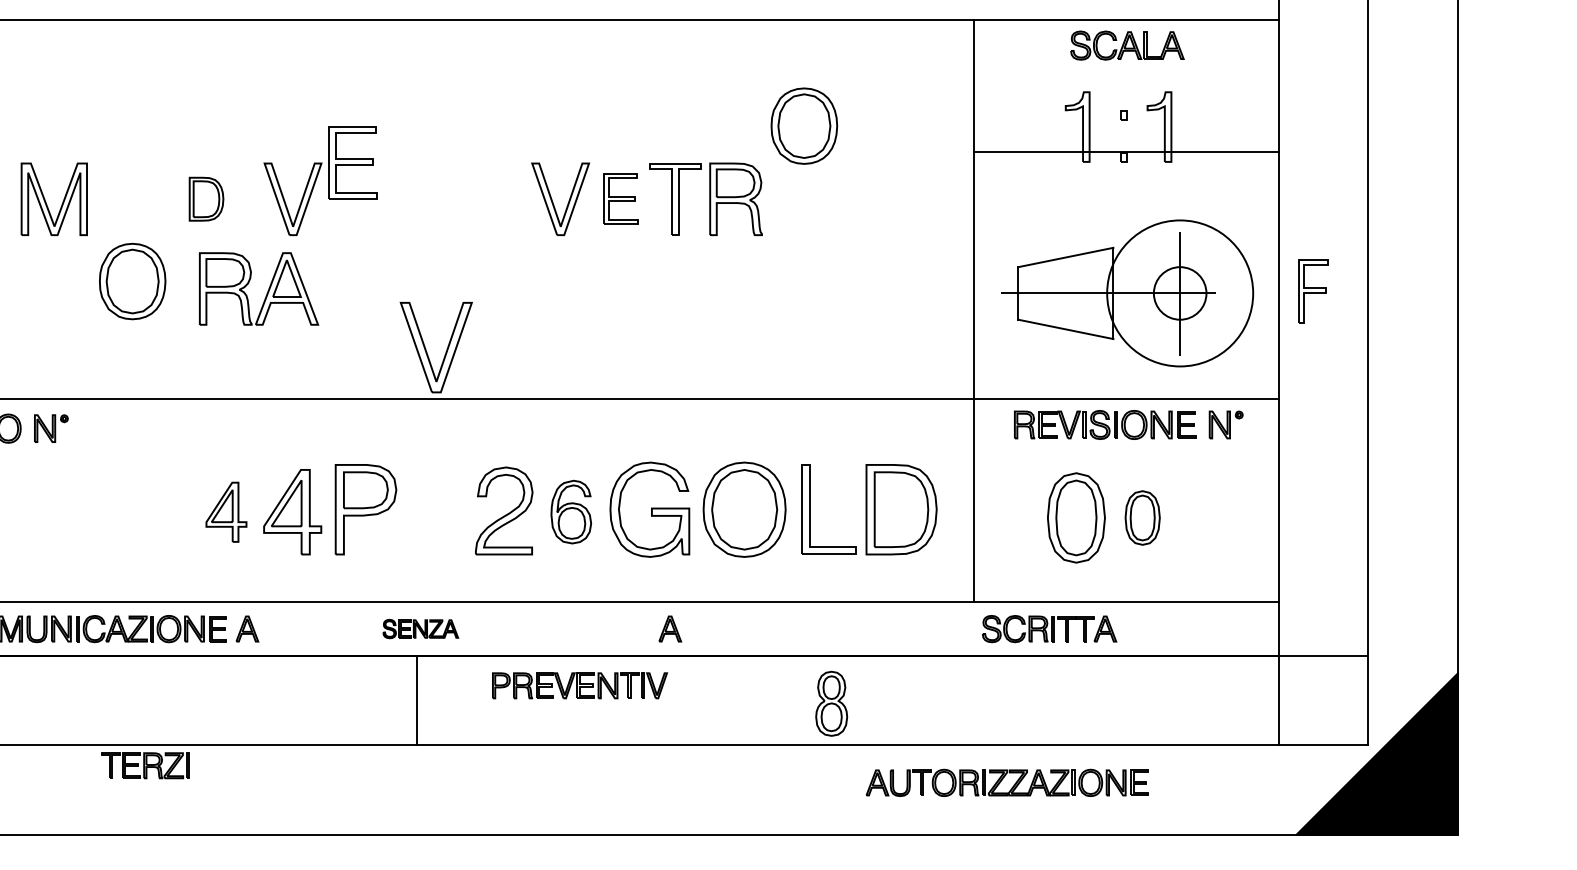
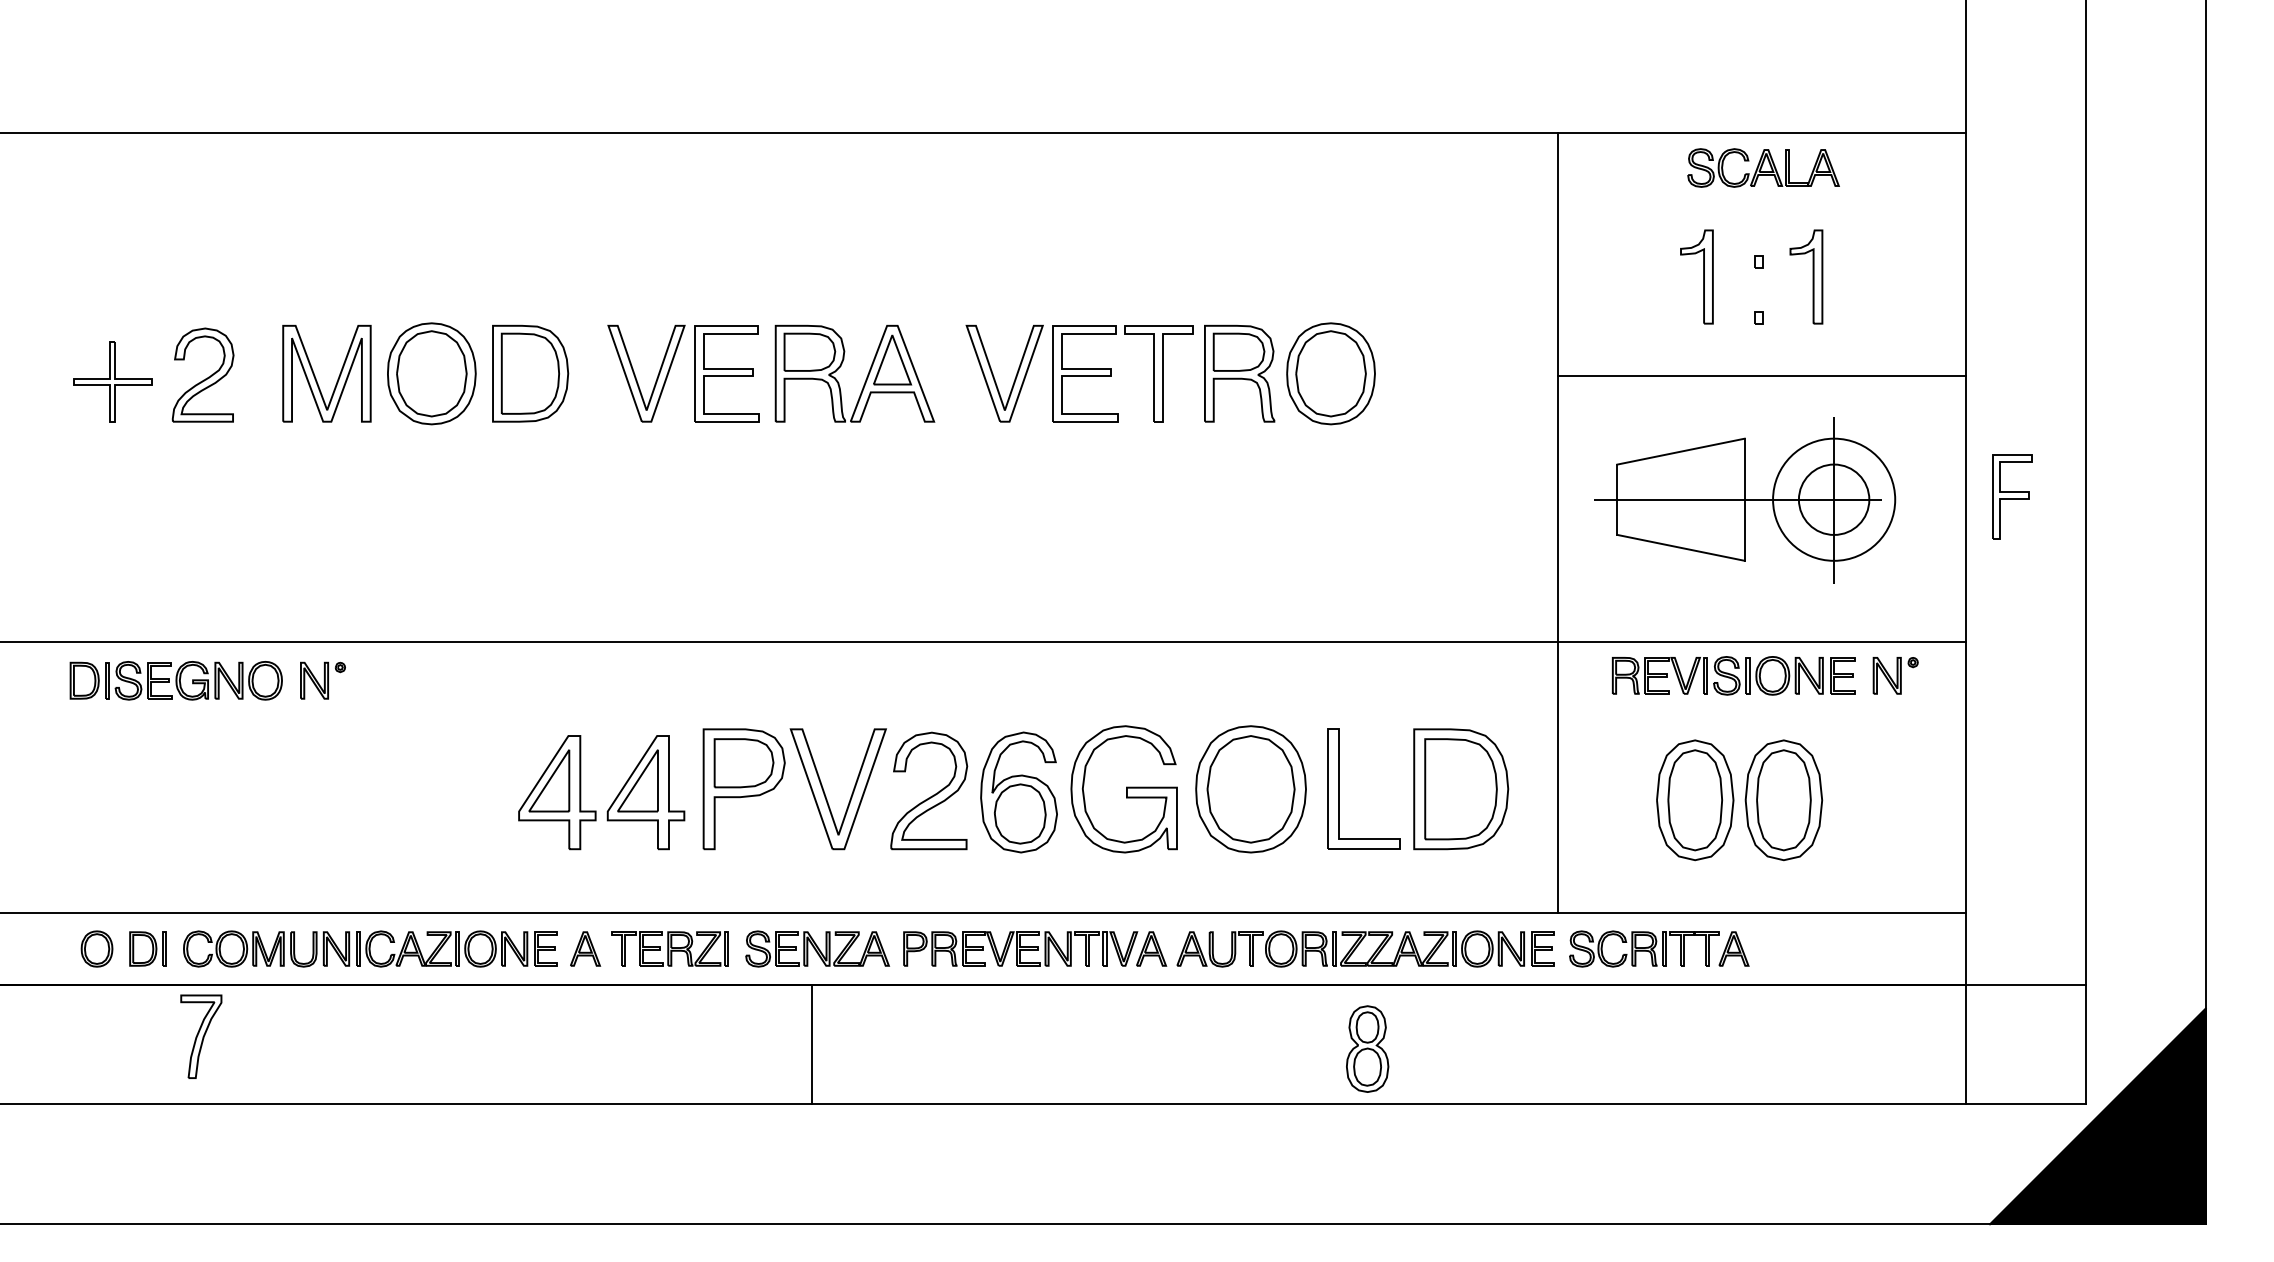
part: (803, 125) -> (1330, 373), moved
line: (1126, 152) -> (1762, 376), moved
part: (352, 162) -> (726, 373), moved
part: (206, 199) -> (530, 373), size x1.67
part: (620, 199) -> (1085, 373), size x1.43
part: (132, 281) -> (431, 373), moved
part: (267, 291) -> (866, 376), moved
circle: (1180, 293) -> (1834, 499), size x0.62
part: (426, 350) -> (825, 793), moved
part: (226, 512) -> (557, 792), size x1.43
part: (570, 512) -> (1018, 792), size x1.43
part: (1142, 518) -> (1783, 800), size x1.67
part: (420, 628) -> (817, 948), size x1.43
part: (579, 685) -> (1020, 948), moved
part: (145, 765) -> (669, 948), moved
part: (1003, 778) -> (1360, 943), moved

